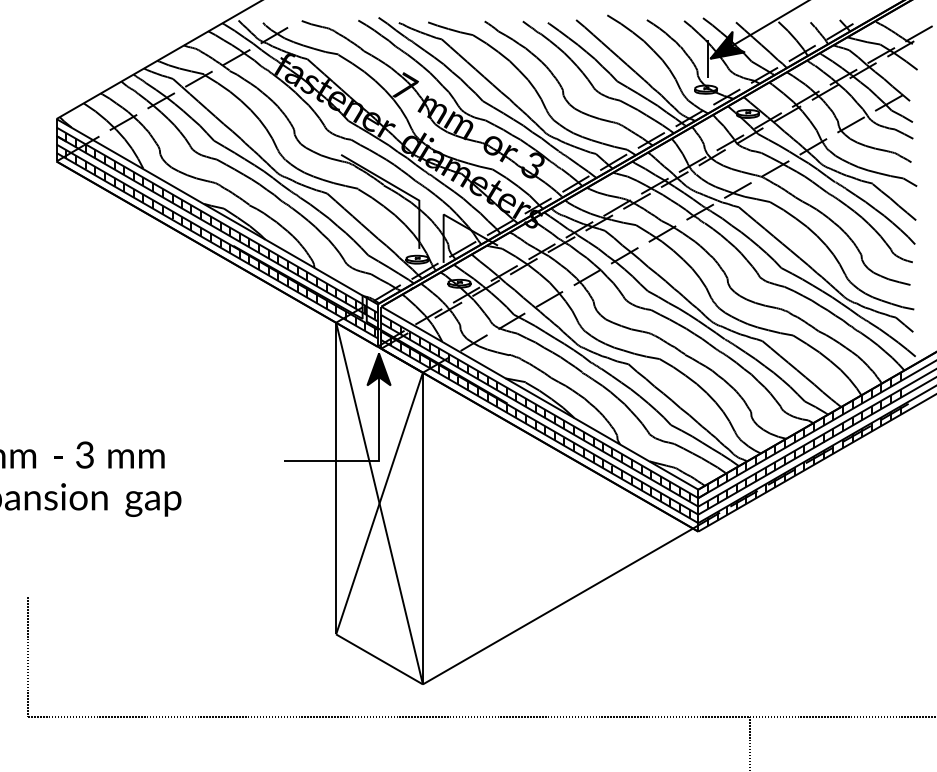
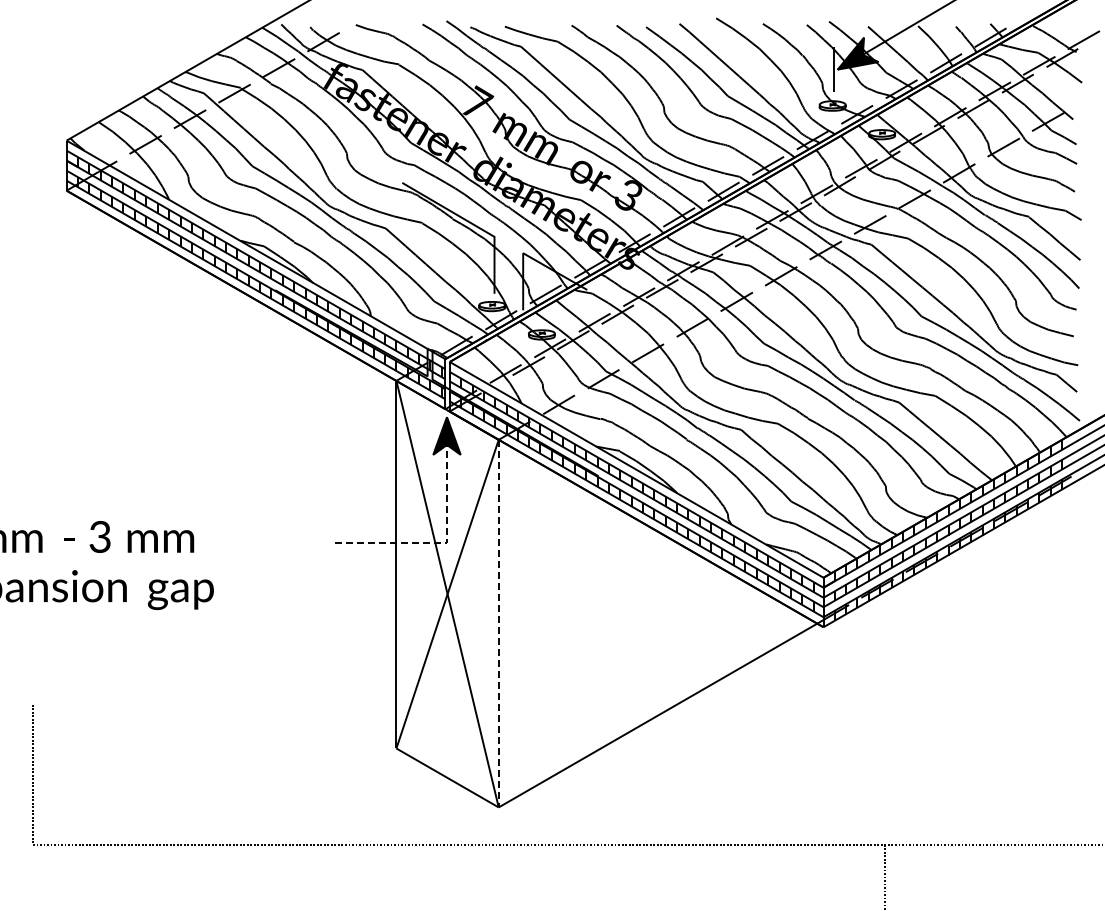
line: (374, 460) -> (441, 543), solid -> dashed
line: (422, 528) -> (498, 623), solid -> dashed

